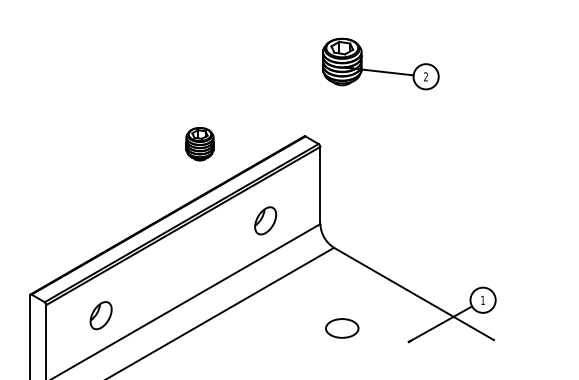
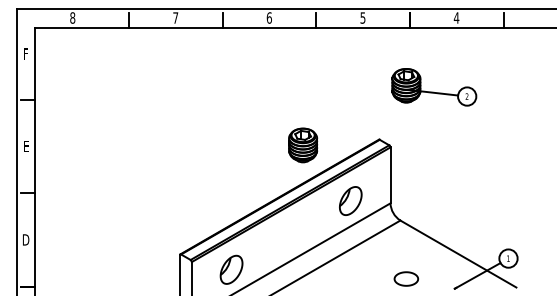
part: (200, 144) -> (303, 145), size x1.43
part: (265, 220) -> (350, 200), size x1.43
part: (101, 315) -> (231, 269), size x1.43

